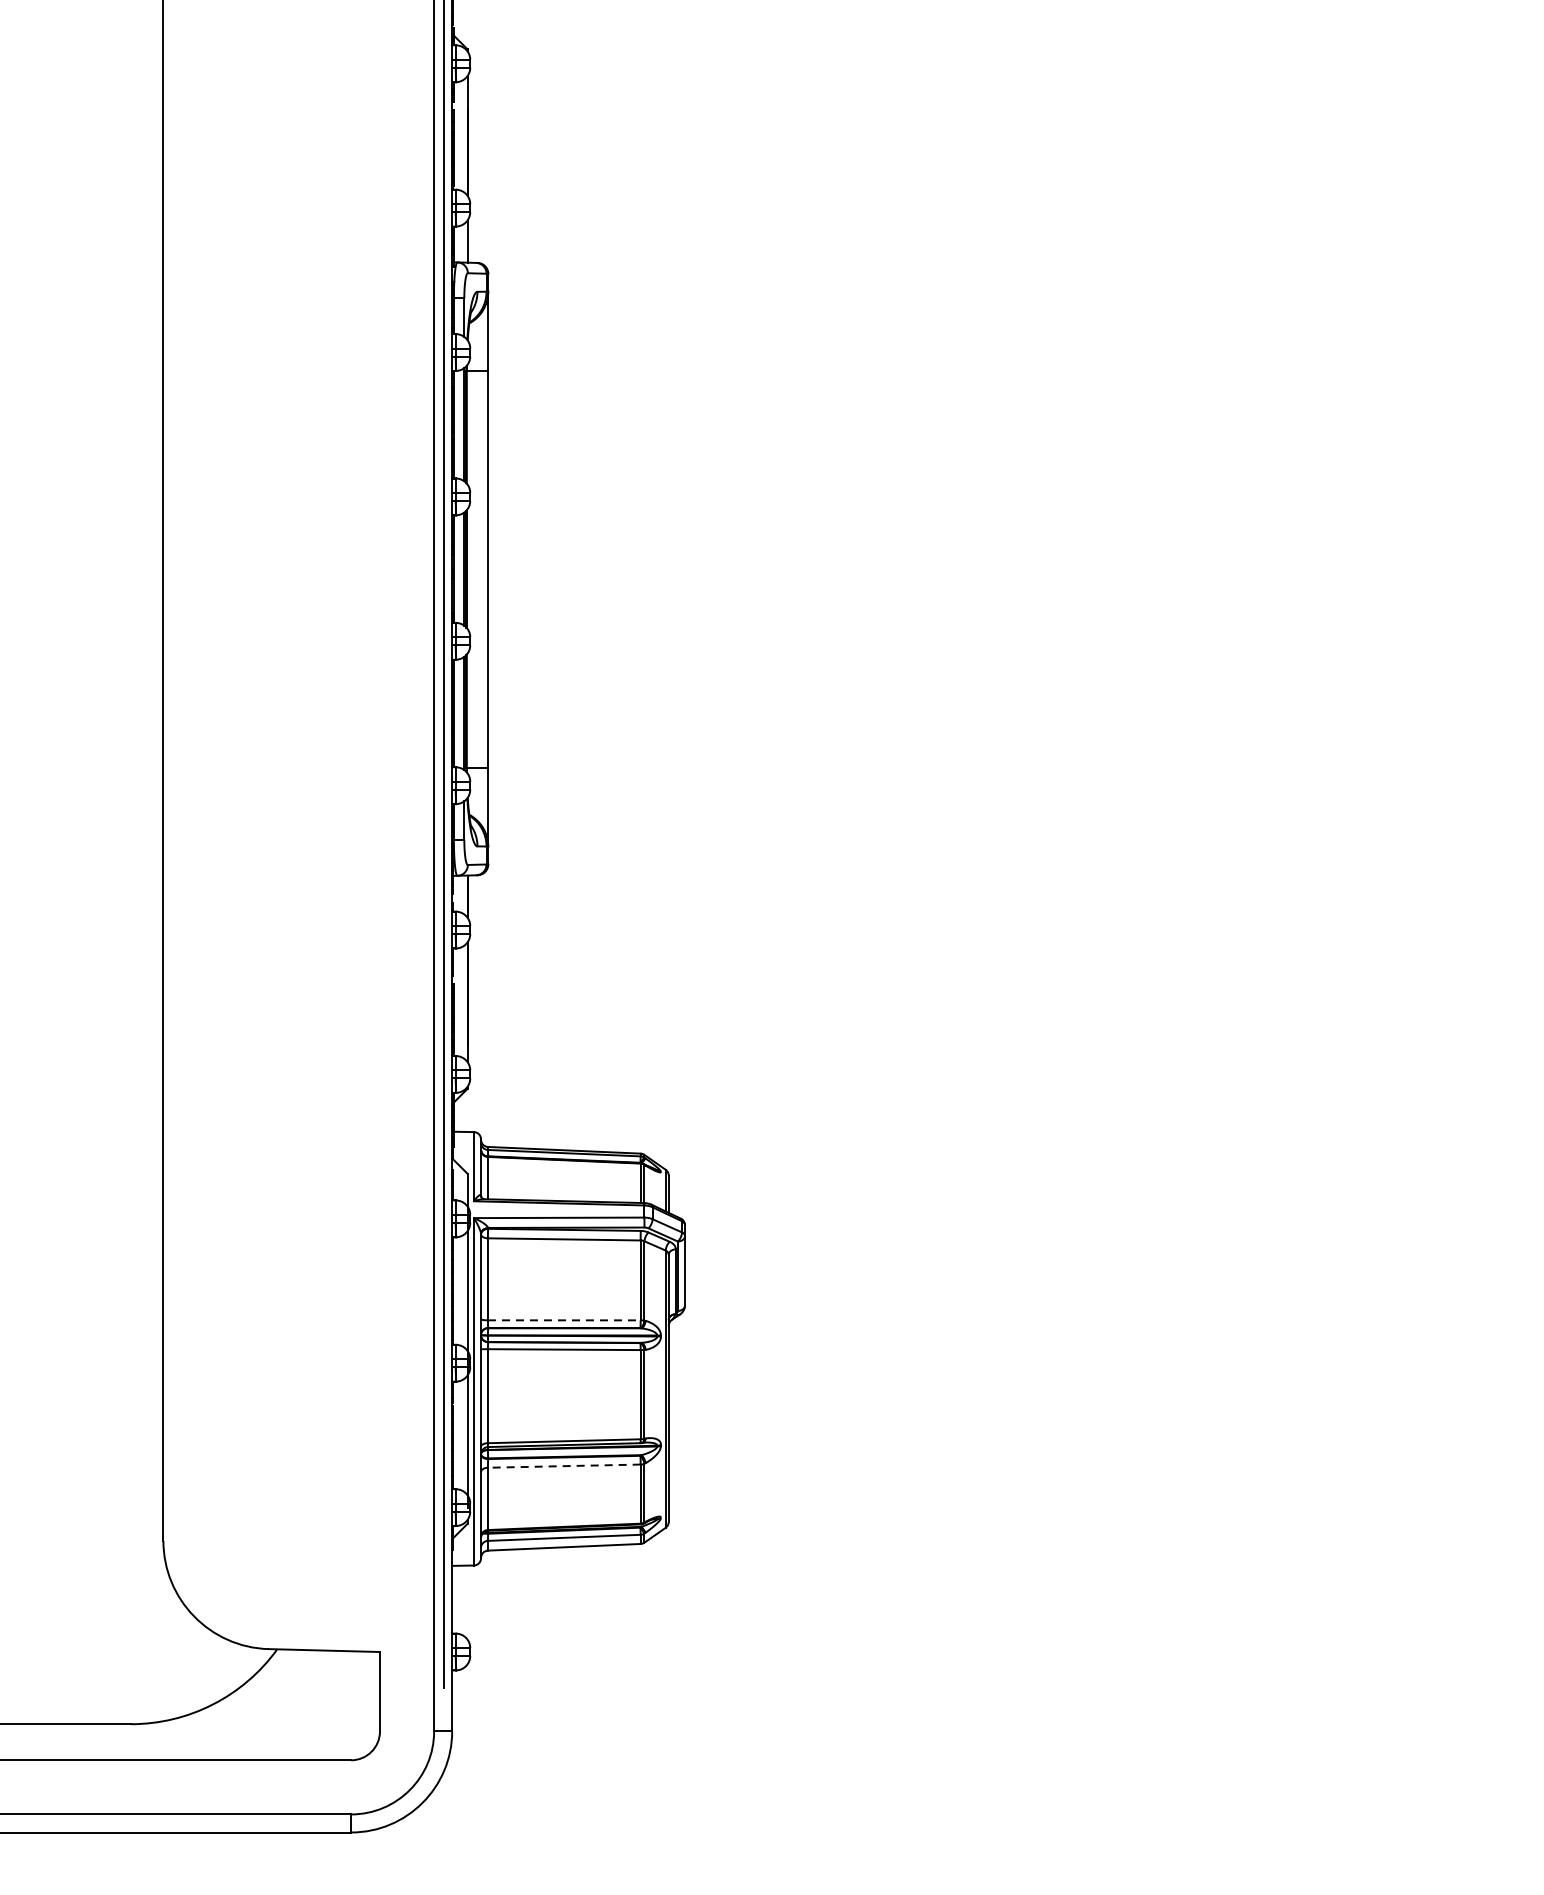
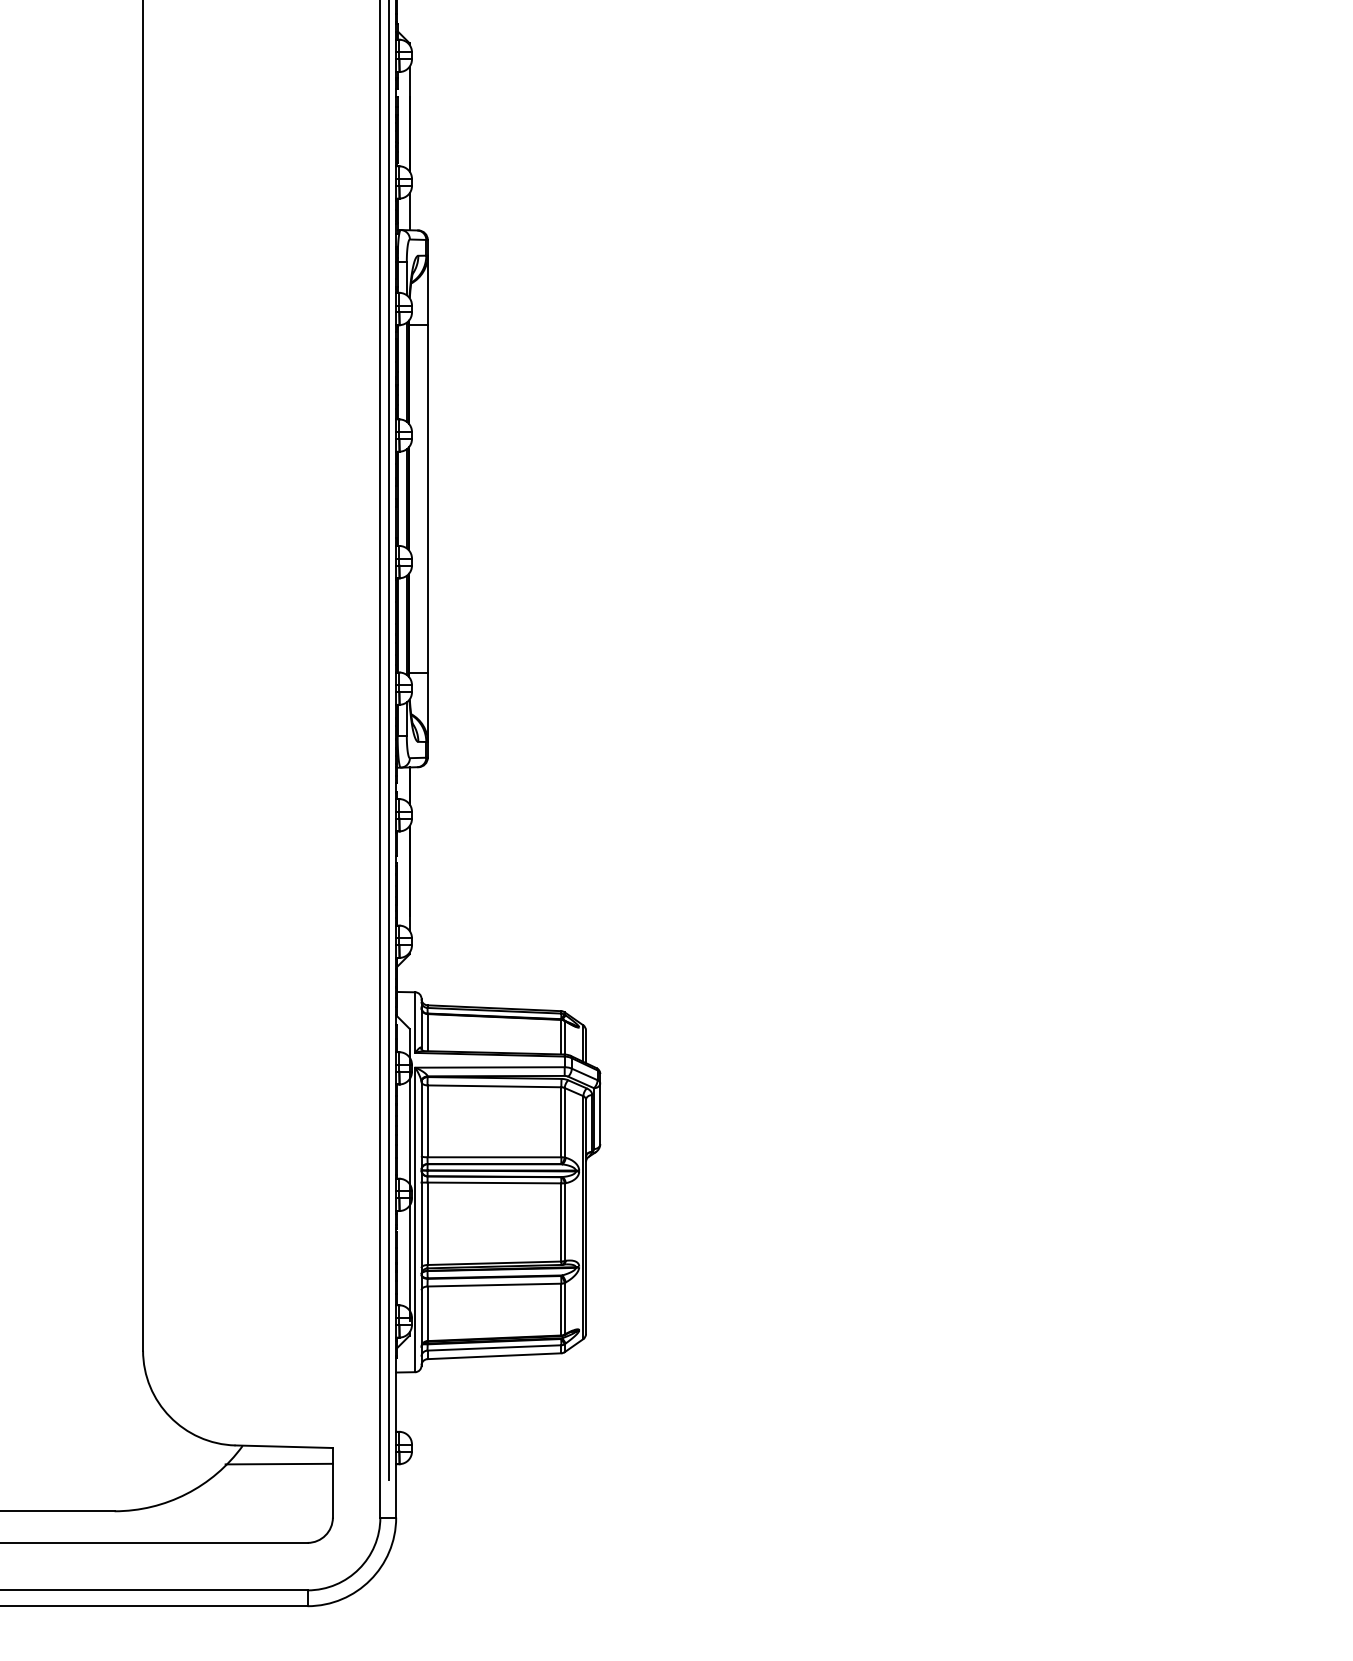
line: (564, 1320) -> (494, 1157), dashed -> solid
line: (564, 1466) -> (494, 1285), dashed -> solid
line: (317, 1669) -> (278, 1463), added

